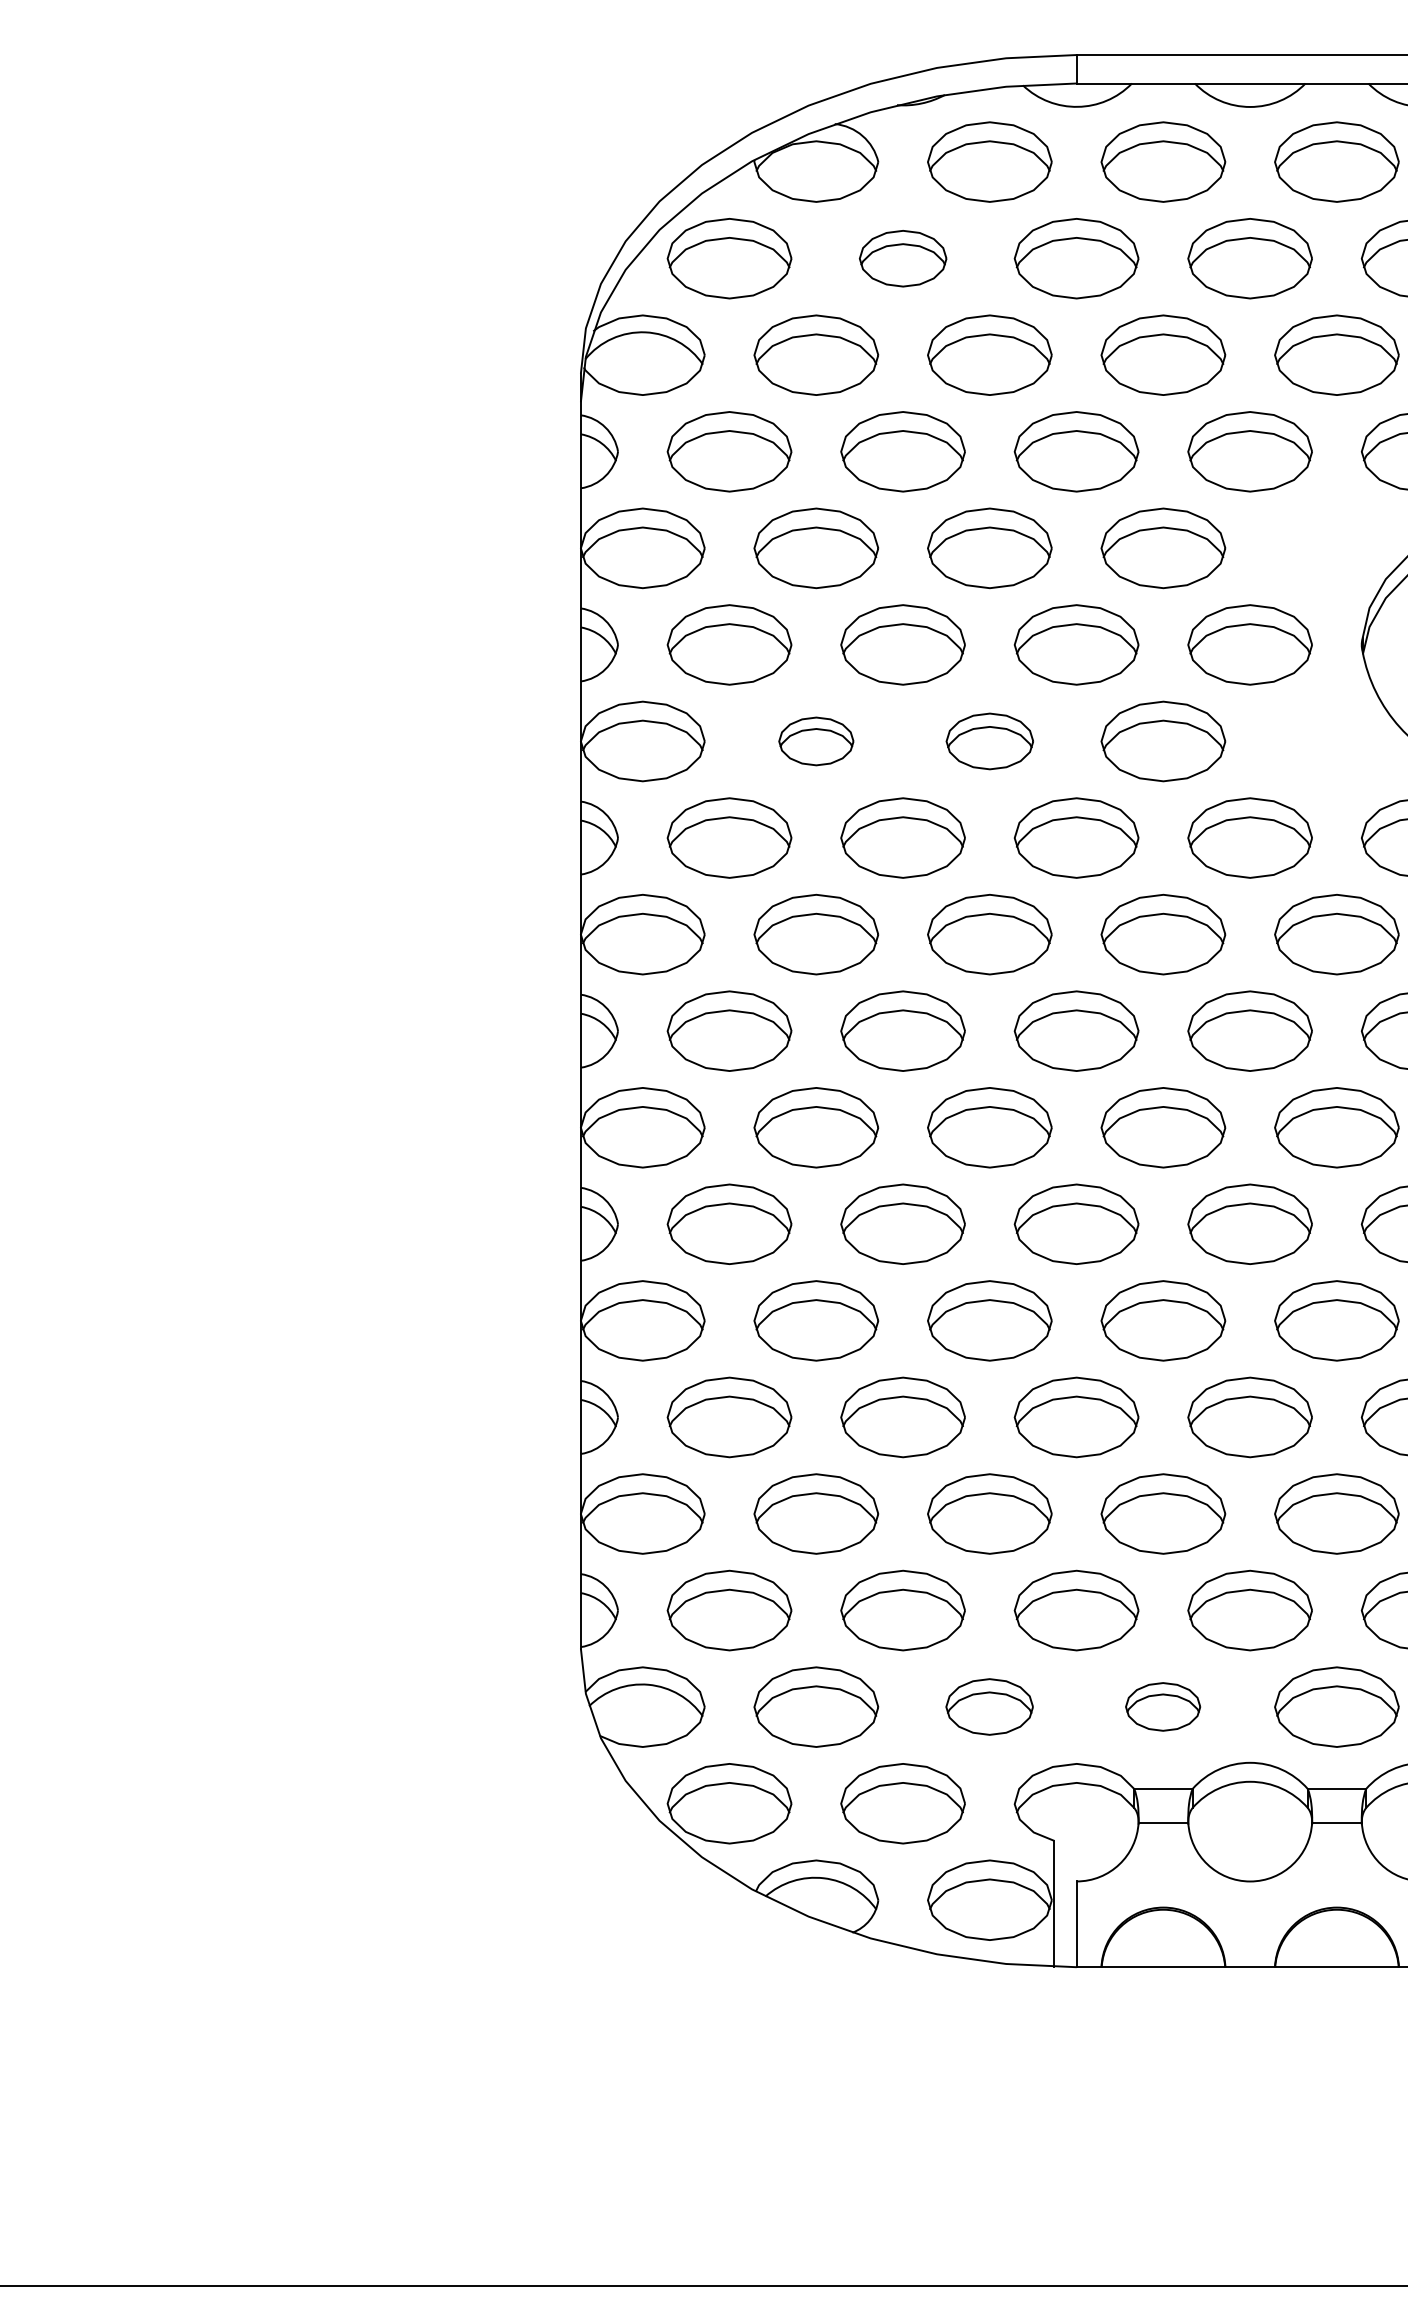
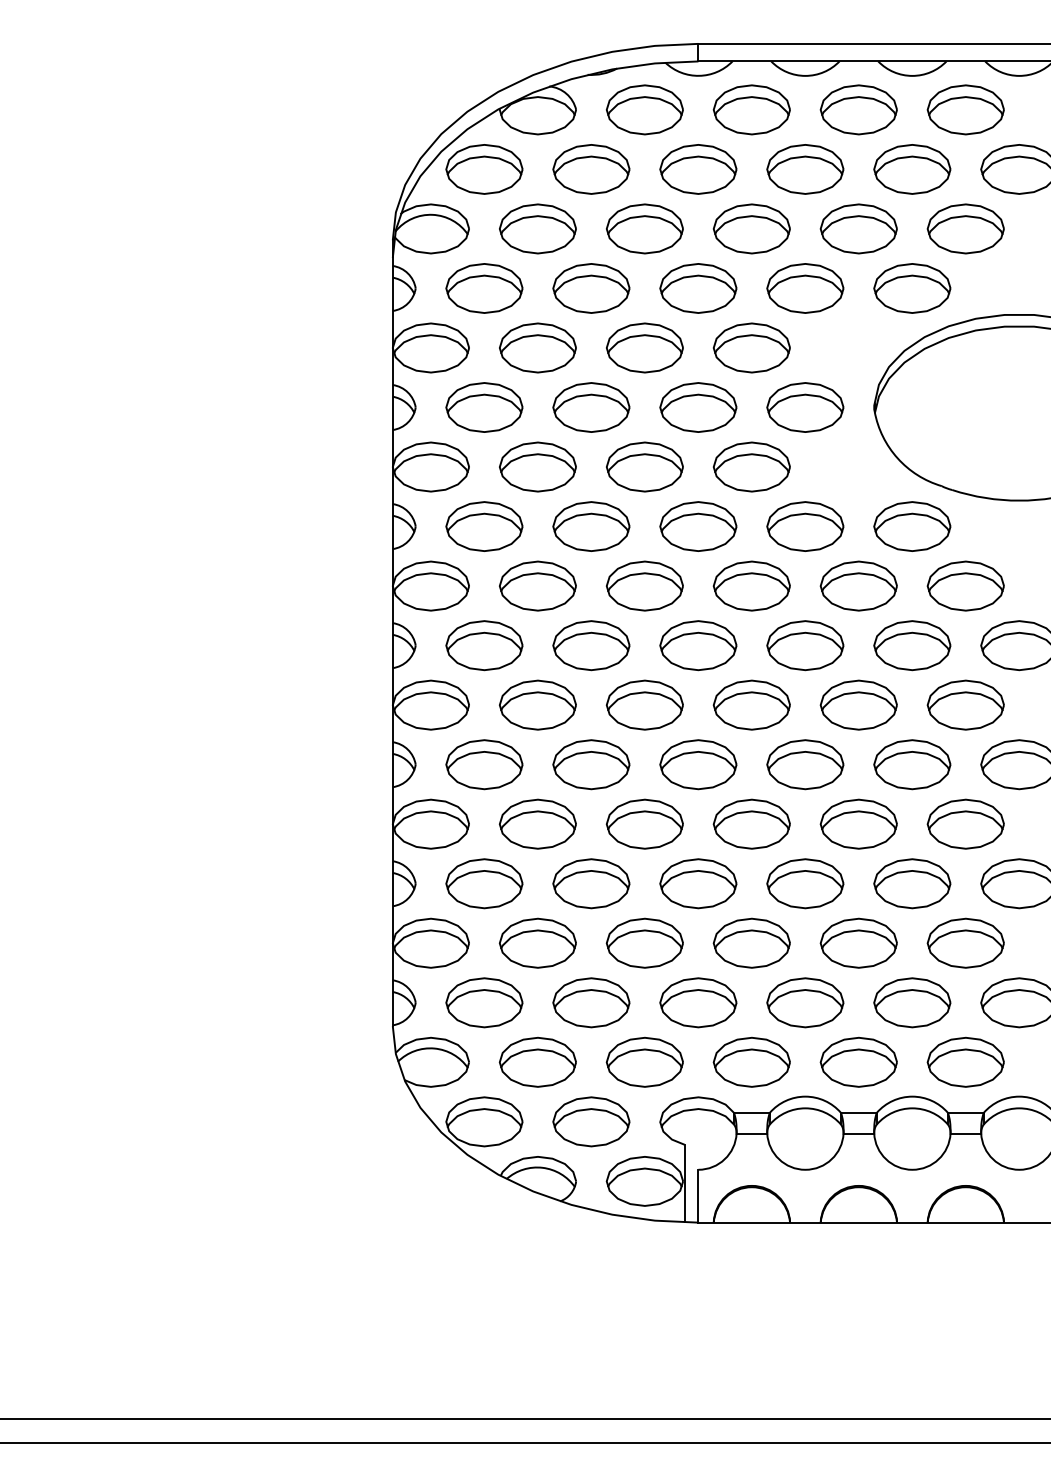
part: (903, 258) -> (591, 169), size x1.43
part: (815, 740) -> (537, 466), size x1.67
part: (989, 740) -> (644, 466), size x1.43
part: (989, 1705) -> (644, 1061), size x1.43
part: (1162, 1705) -> (751, 1061), size x1.67

